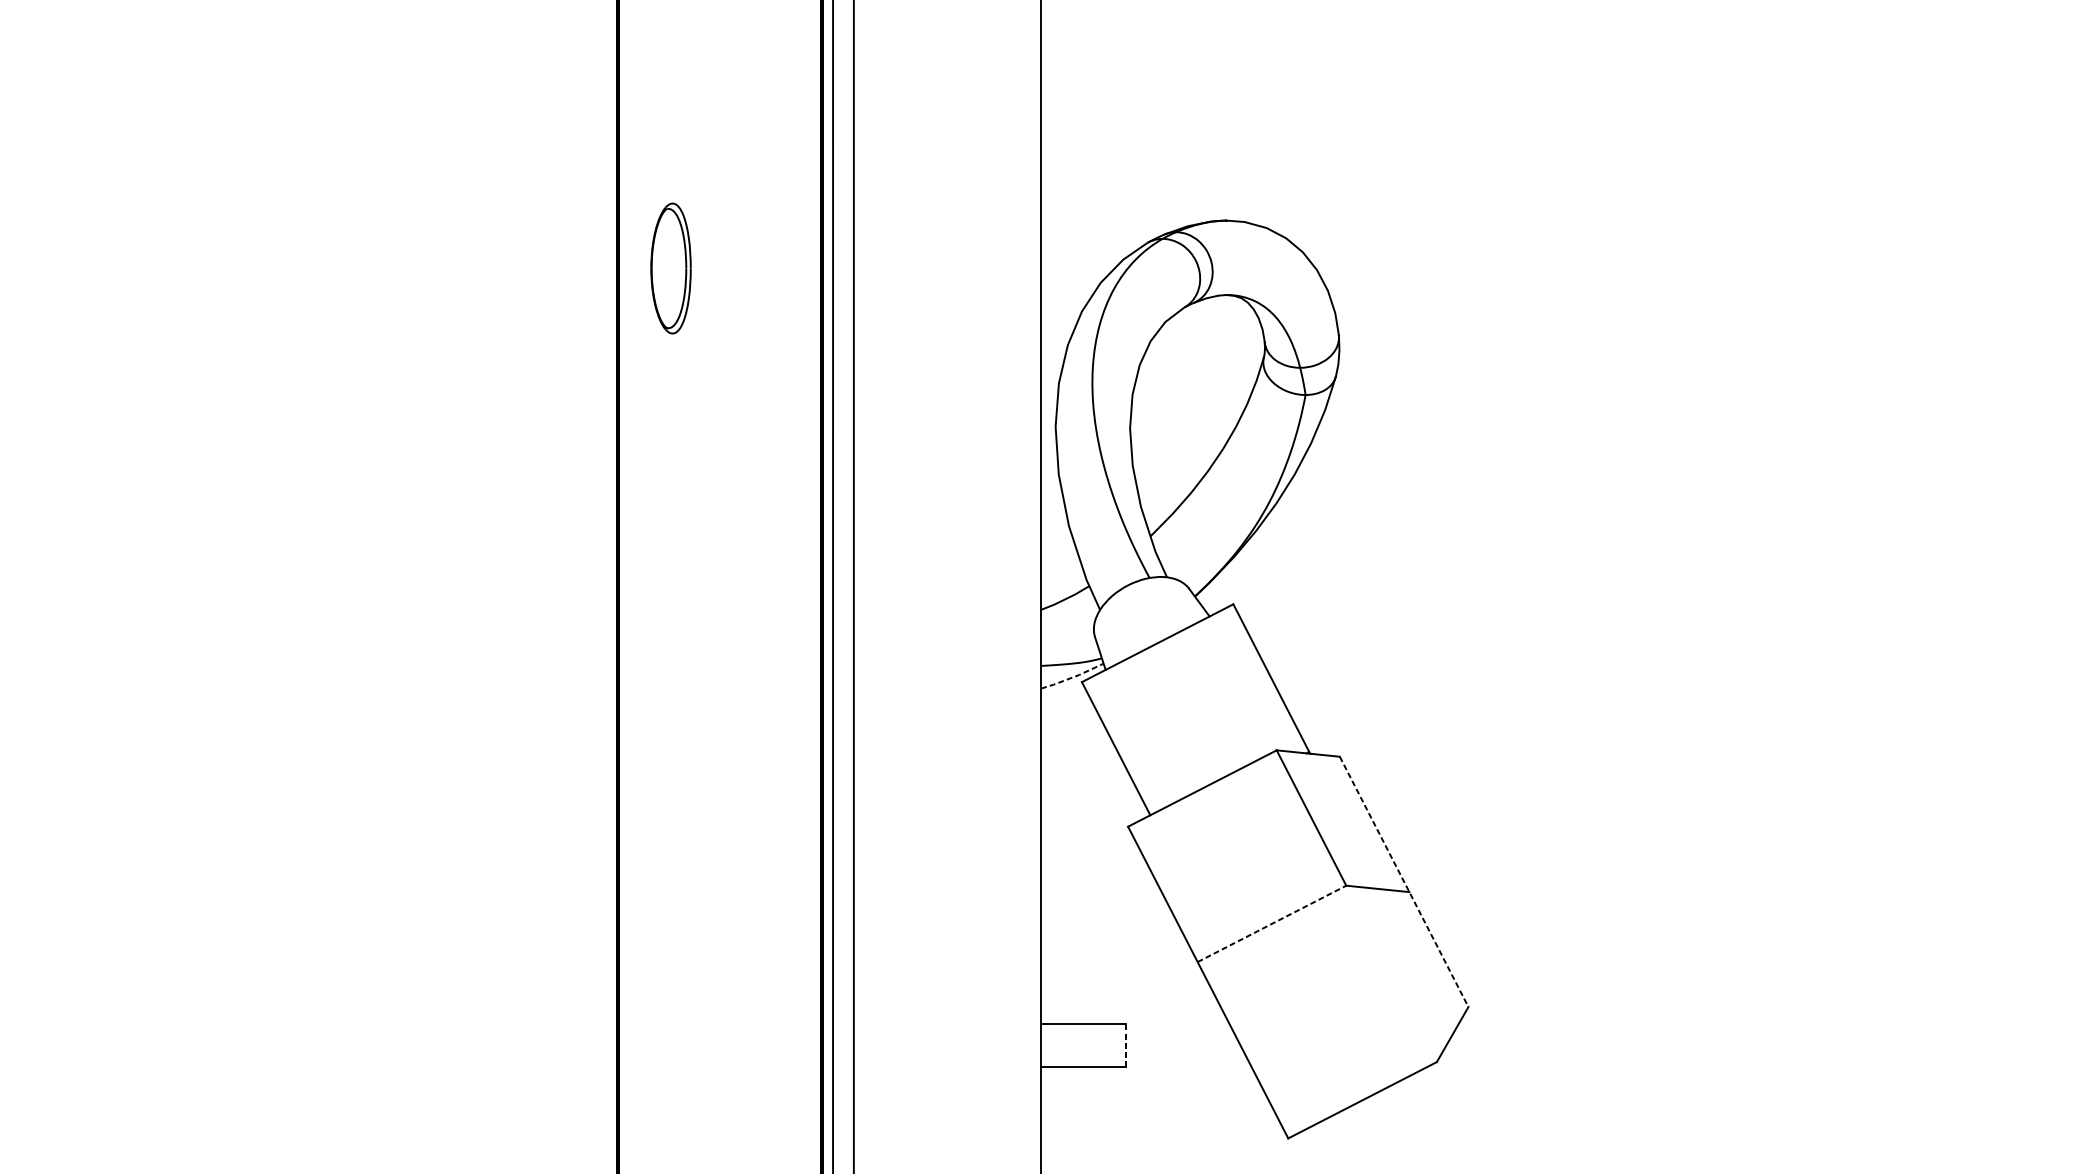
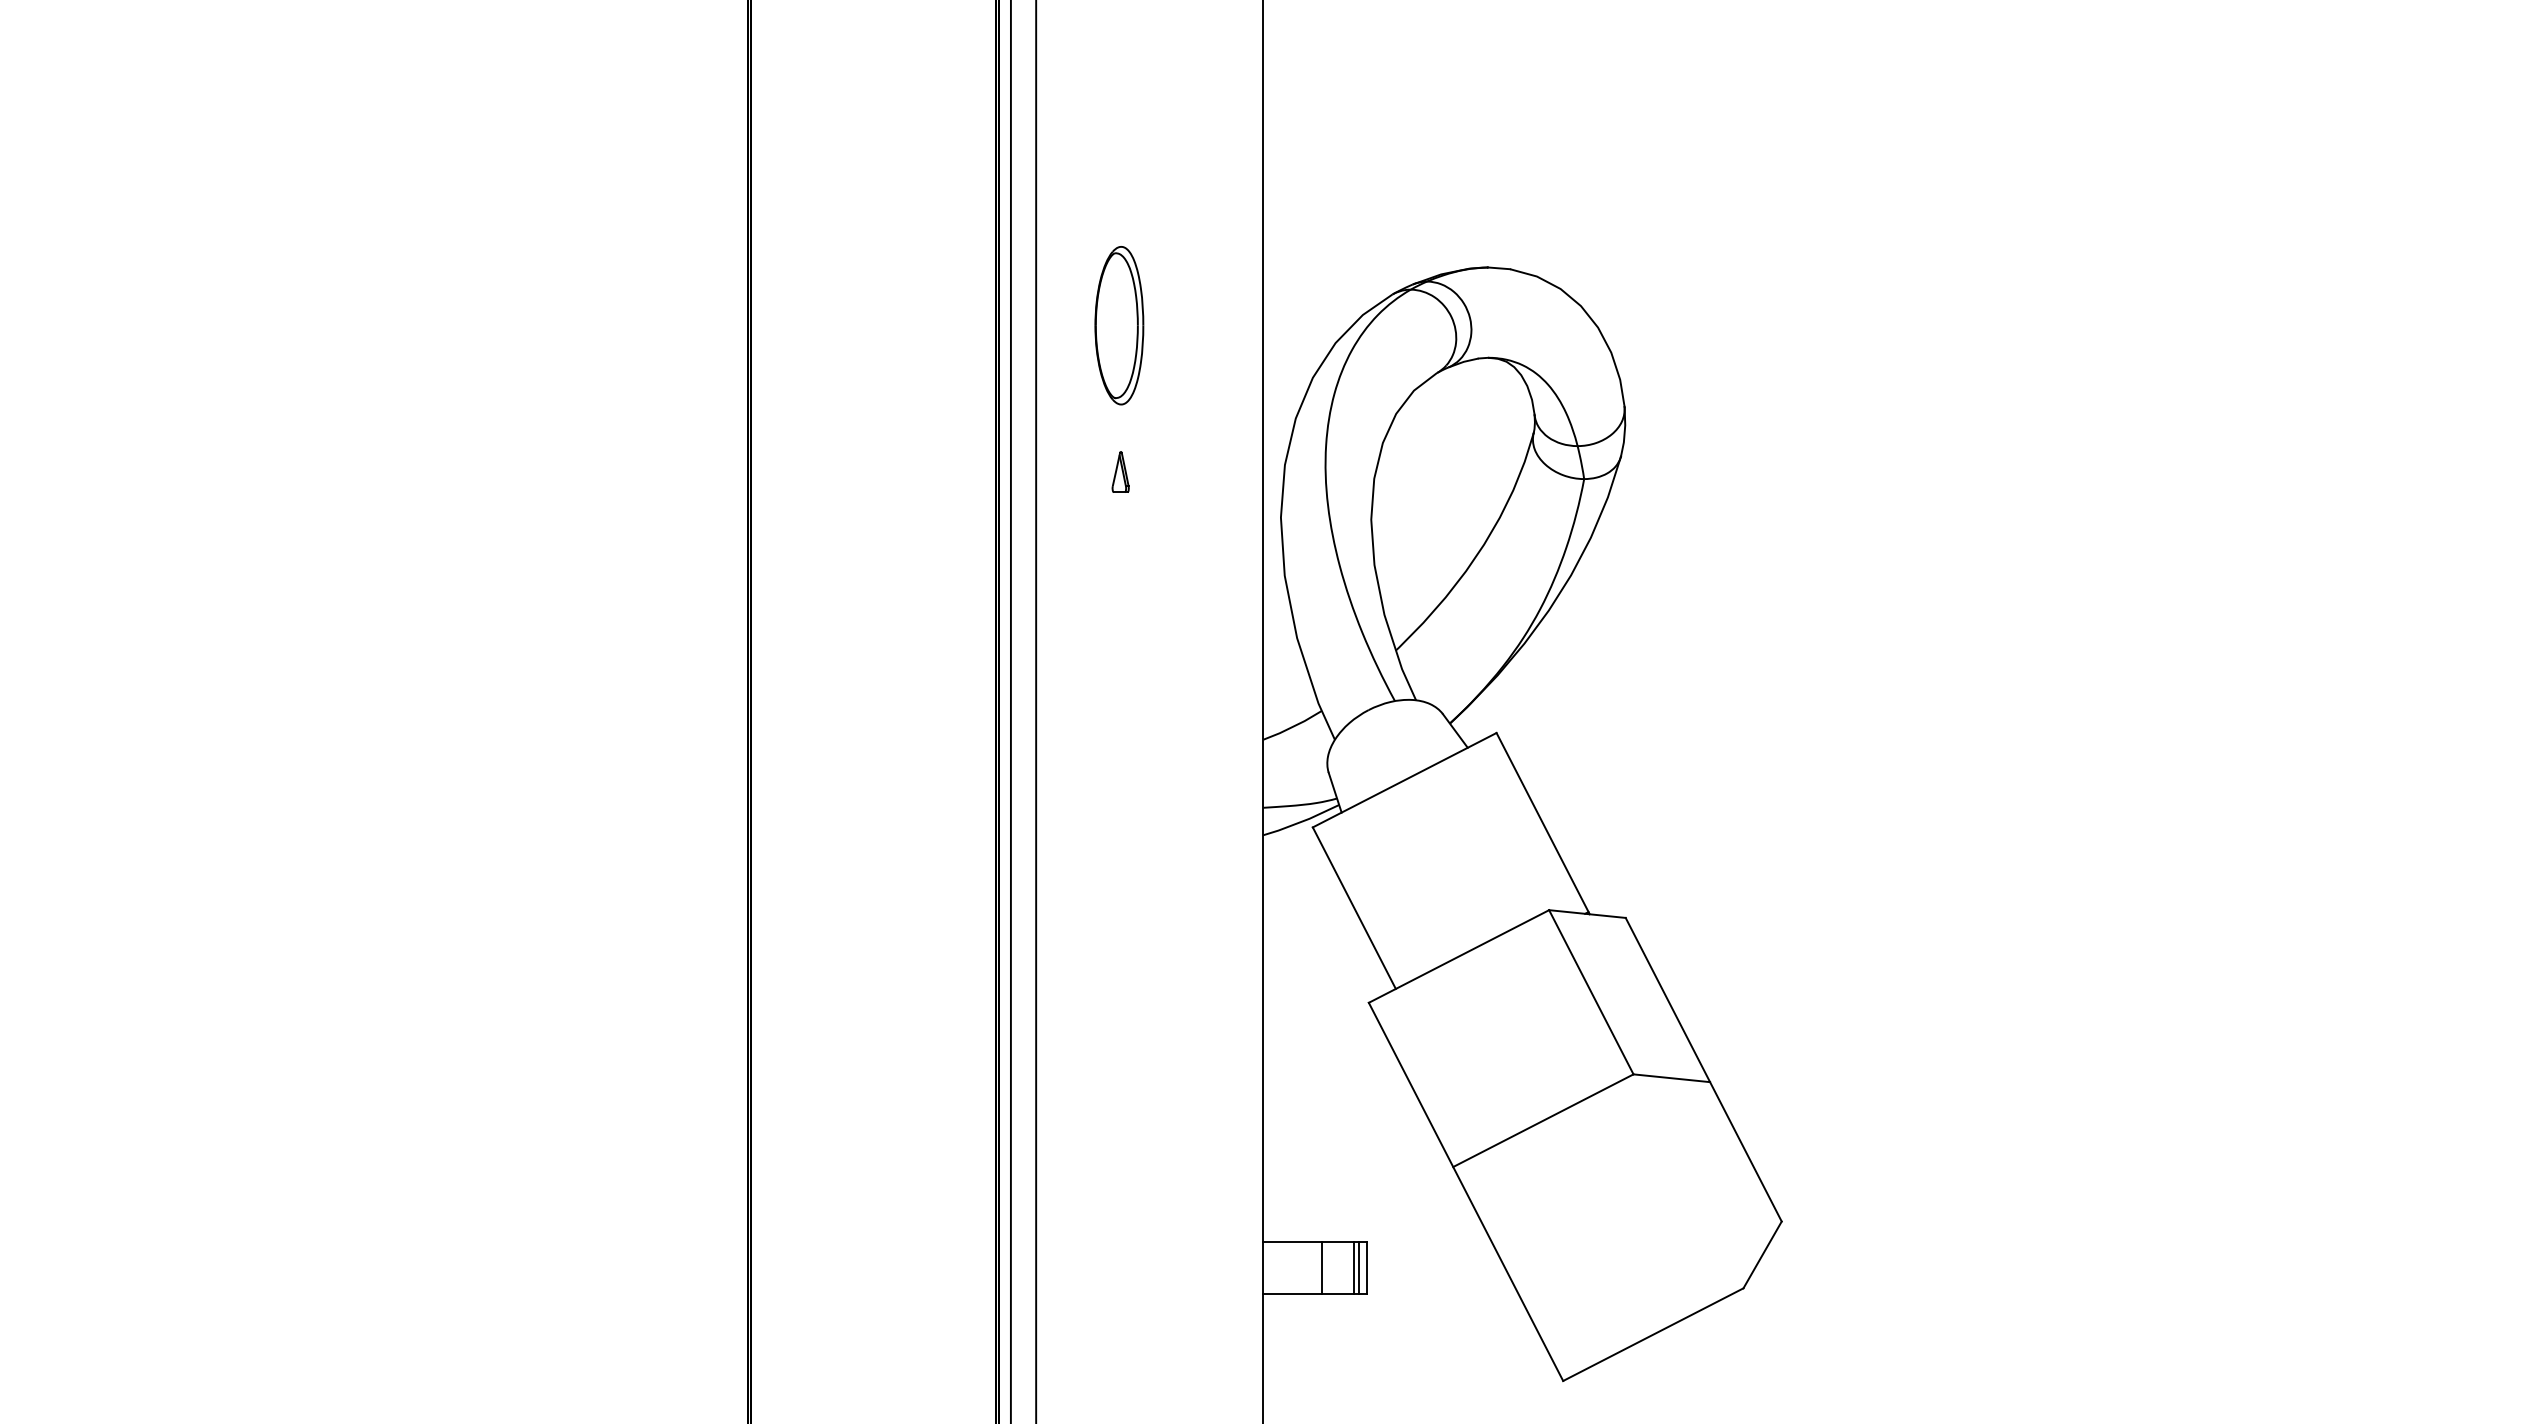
part: (671, 268) -> (1119, 325), moved
part: (923, 388) -> (1120, 471), added
line: (1073, 677) -> (1302, 821), dashed -> solid
line: (1403, 881) -> (1703, 1069), dashed -> solid
line: (1272, 923) -> (1543, 1120), dashed -> solid
line: (1089, 1045) -> (1321, 1268), added
line: (1115, 1045) -> (1353, 1268), added
line: (1120, 1045) -> (1359, 1268), added
line: (1126, 1045) -> (1366, 1268), dashed -> solid

